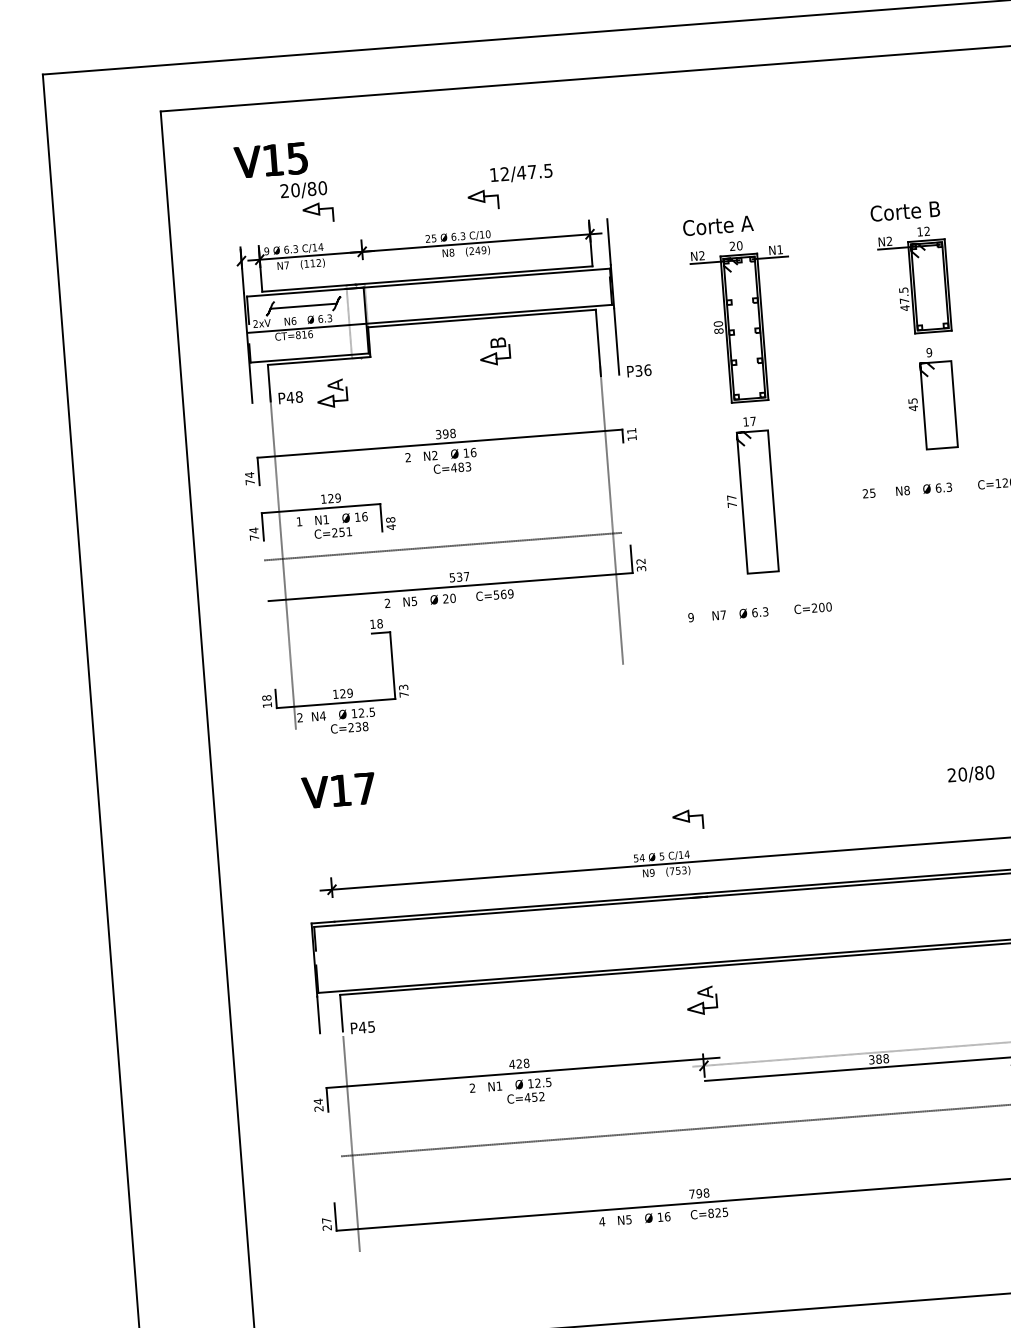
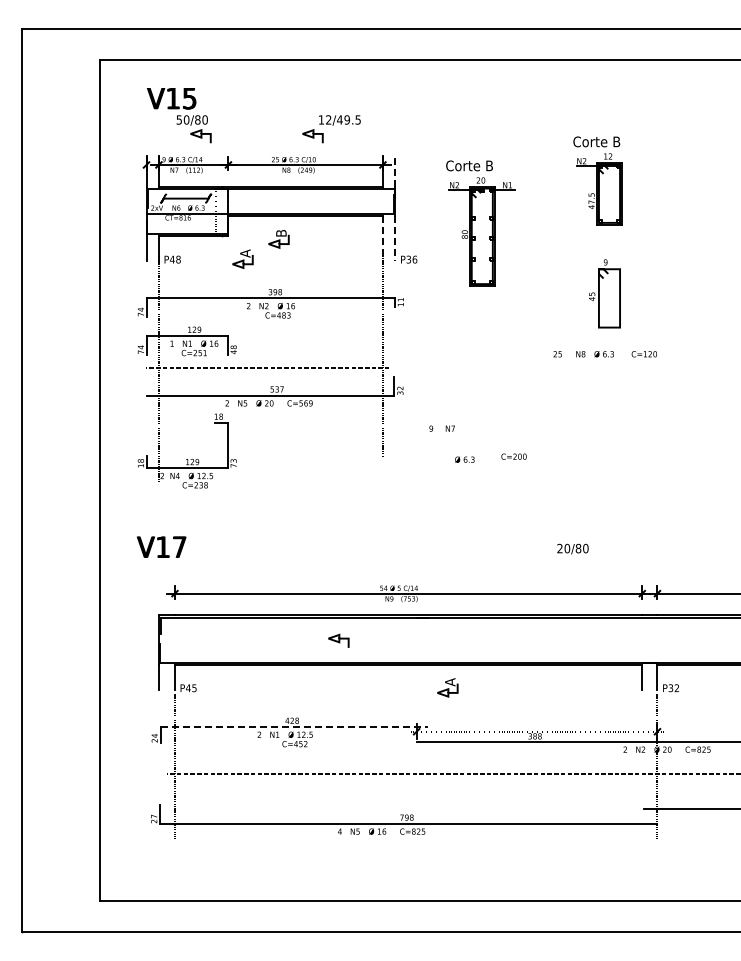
text: (532, 171) -> (347, 119), 12/47.5 -> 12/49.5
text: (283, 190) -> (178, 119), 20/80 -> 50/80
text: (747, 223) -> (489, 165), Corte A -> Corte B
line: (609, 242) -> (395, 171), solid -> dashed
part: (910, 268) -> (597, 180), moved
line: (616, 342) -> (395, 239), solid -> dashed
line: (597, 344) -> (382, 239), solid -> dashed
part: (494, 352) -> (278, 239), moved
part: (331, 392) -> (242, 258), moved
part: (750, 495) -> (477, 349), removed
text: (812, 607) -> (513, 456), moved
text: (753, 612) -> (464, 459), moved
text: (970, 773) -> (572, 548), moved
text: (338, 789) -> (161, 546), moved
curve: (687, 819) -> (338, 640), moved
part: (701, 1000) -> (447, 687), moved
line: (523, 1073) -> (294, 727), solid -> dashed

